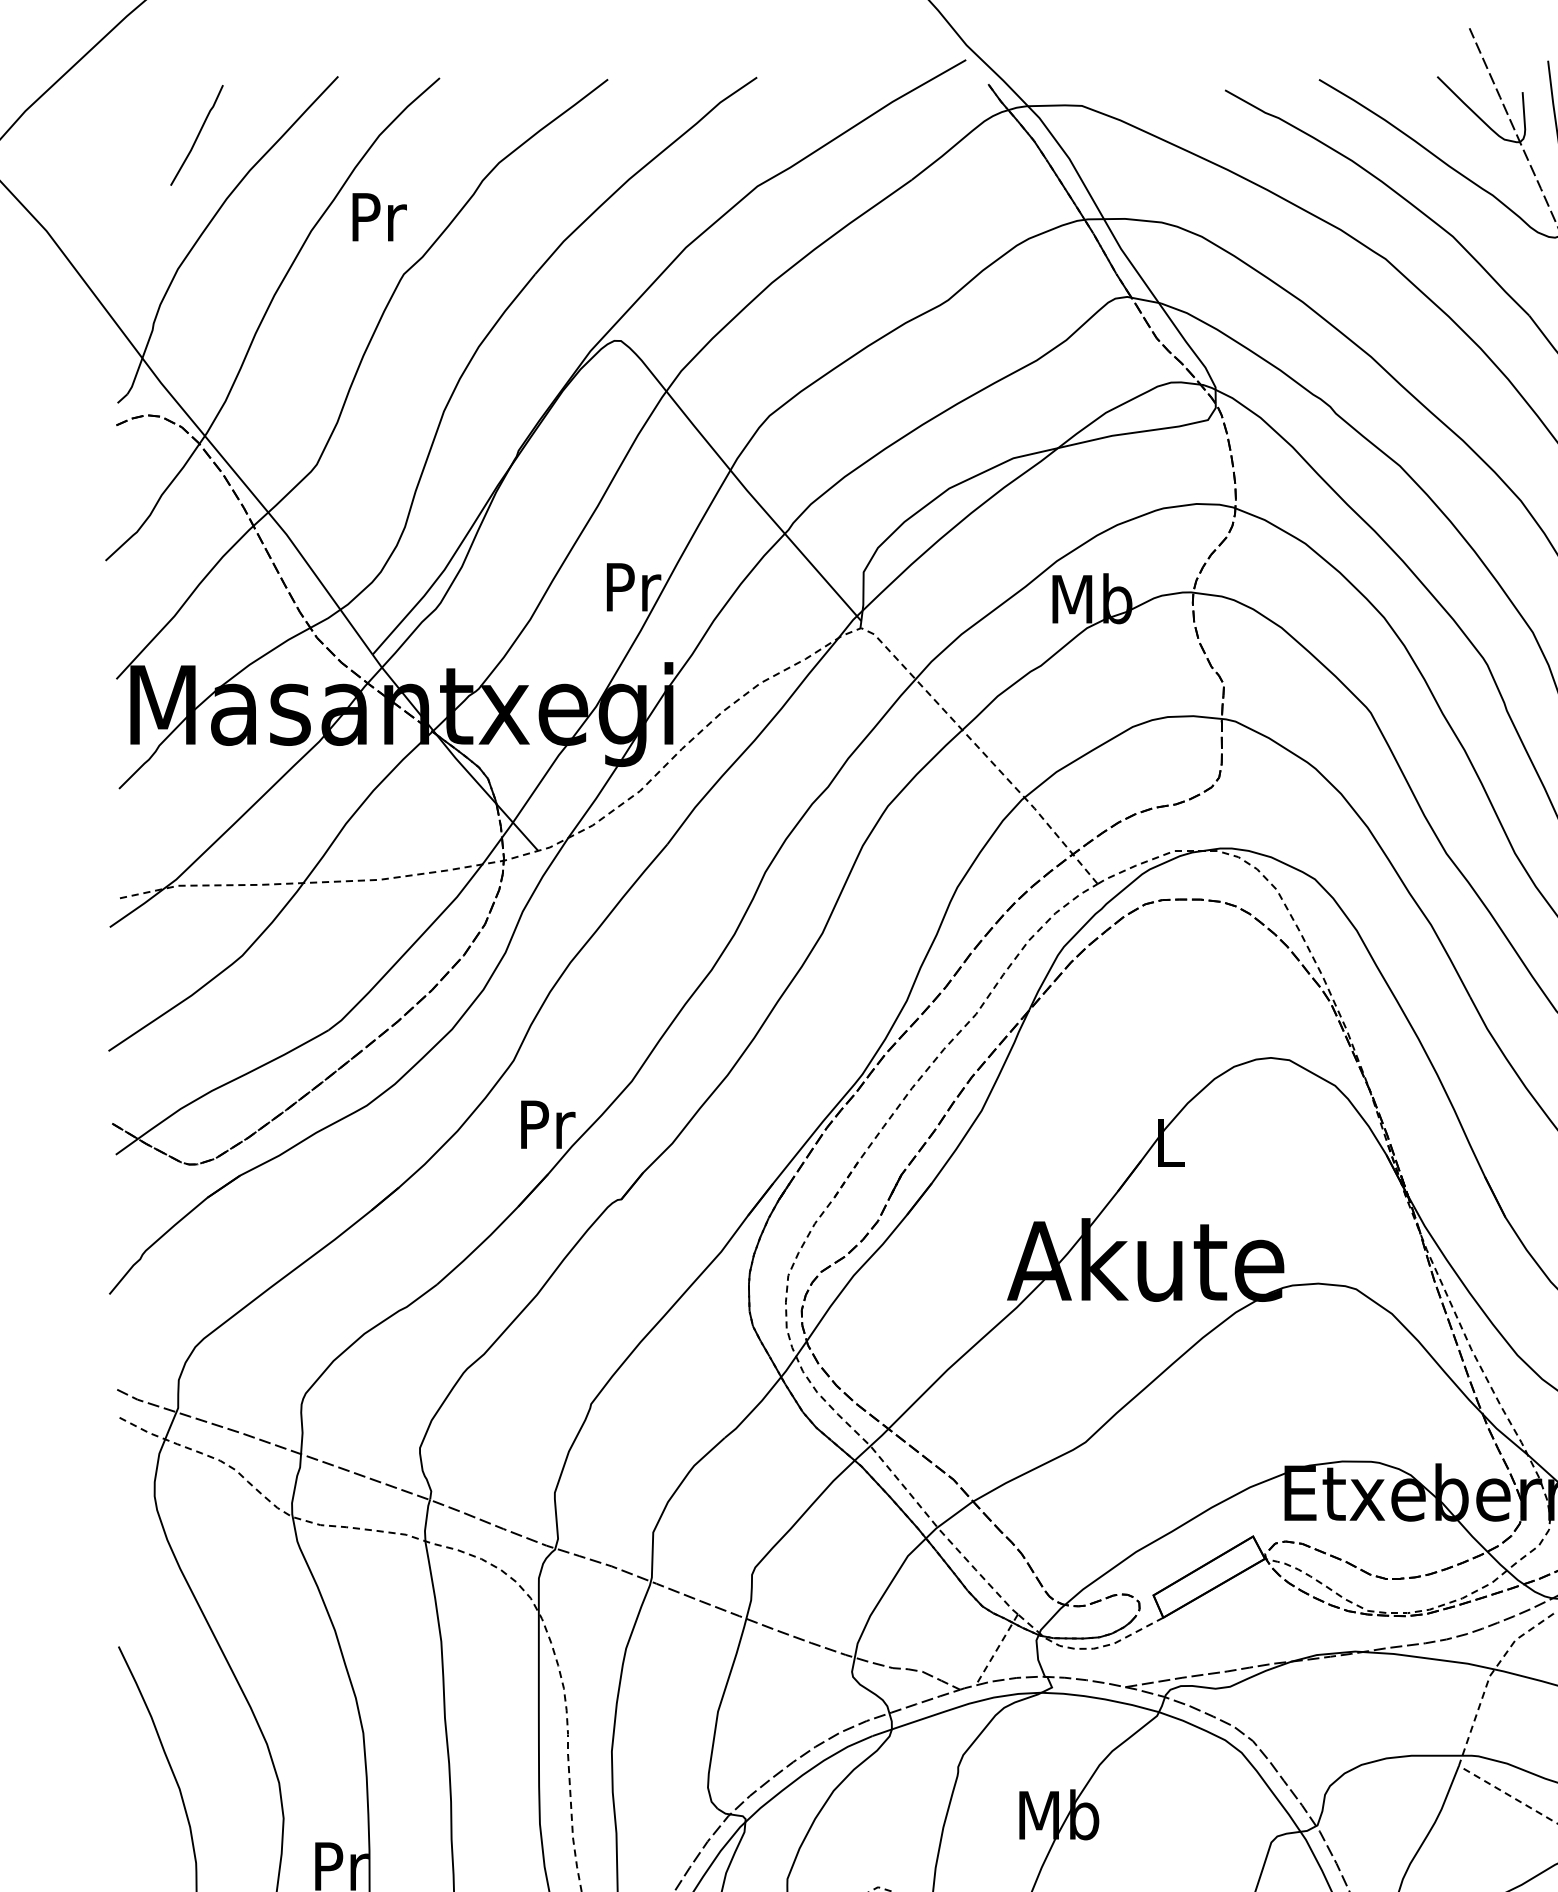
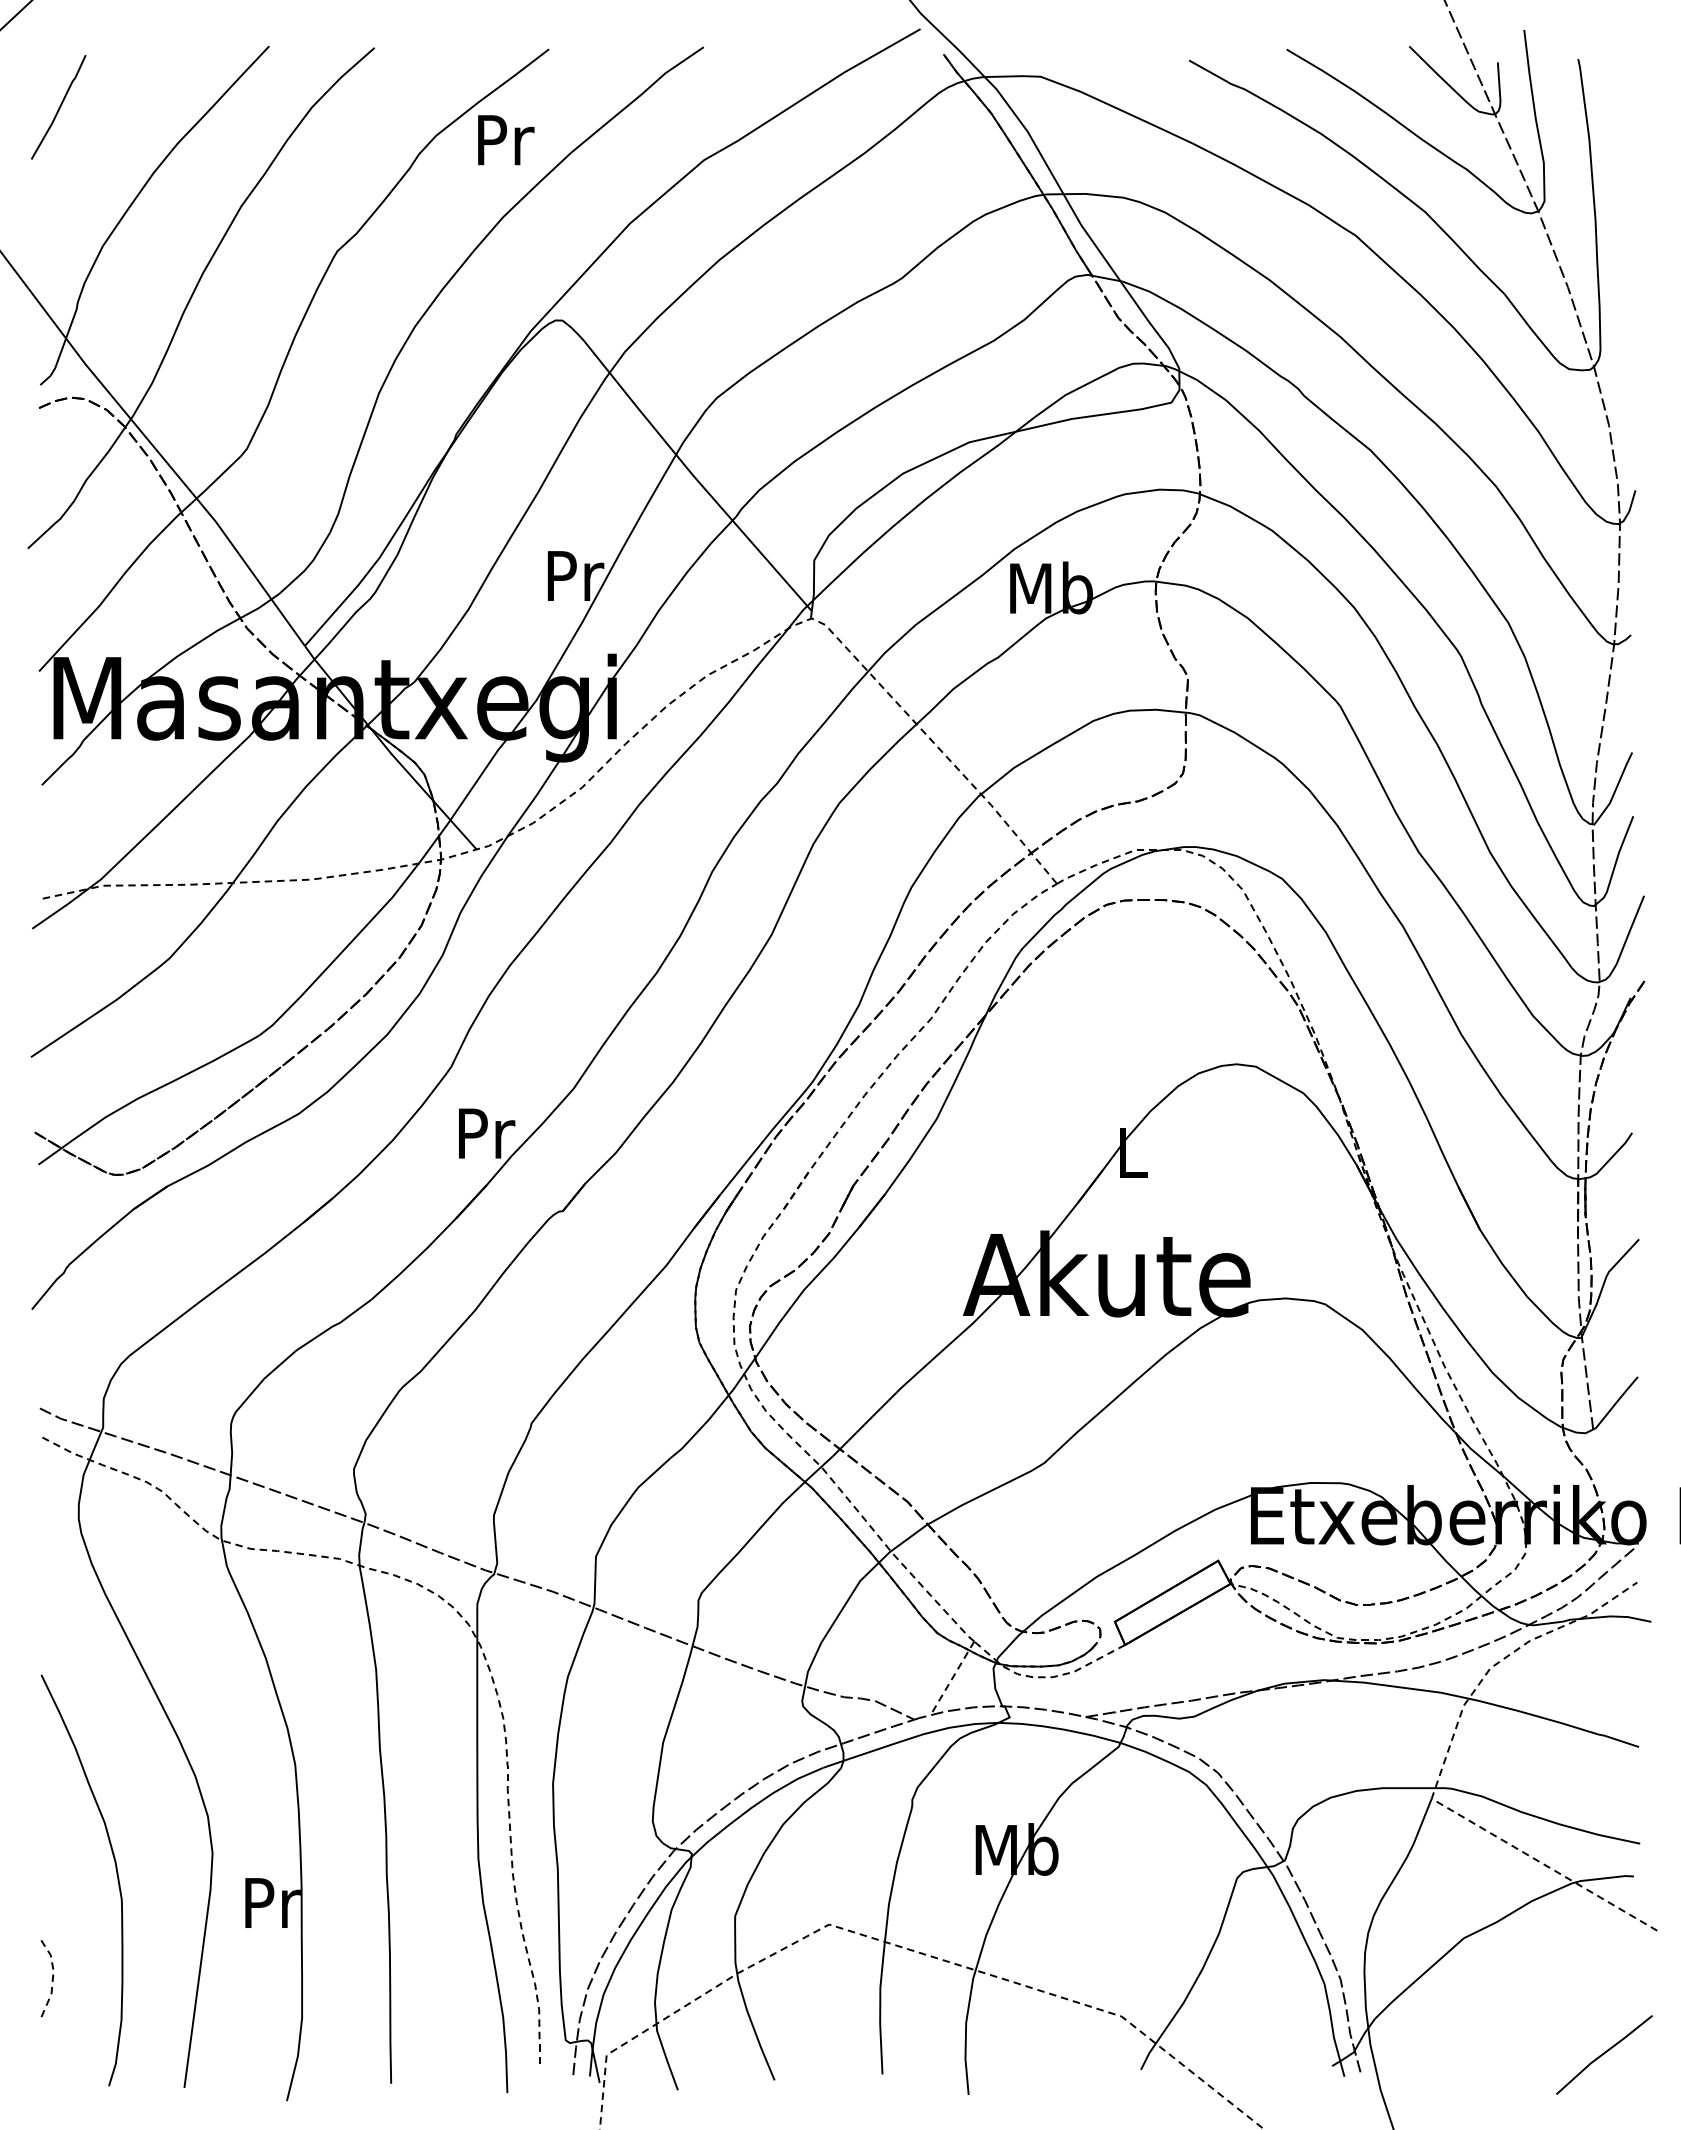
curve: (196, 135) -> (58, 107), moved
text: (379, 217) -> (506, 140), moved

